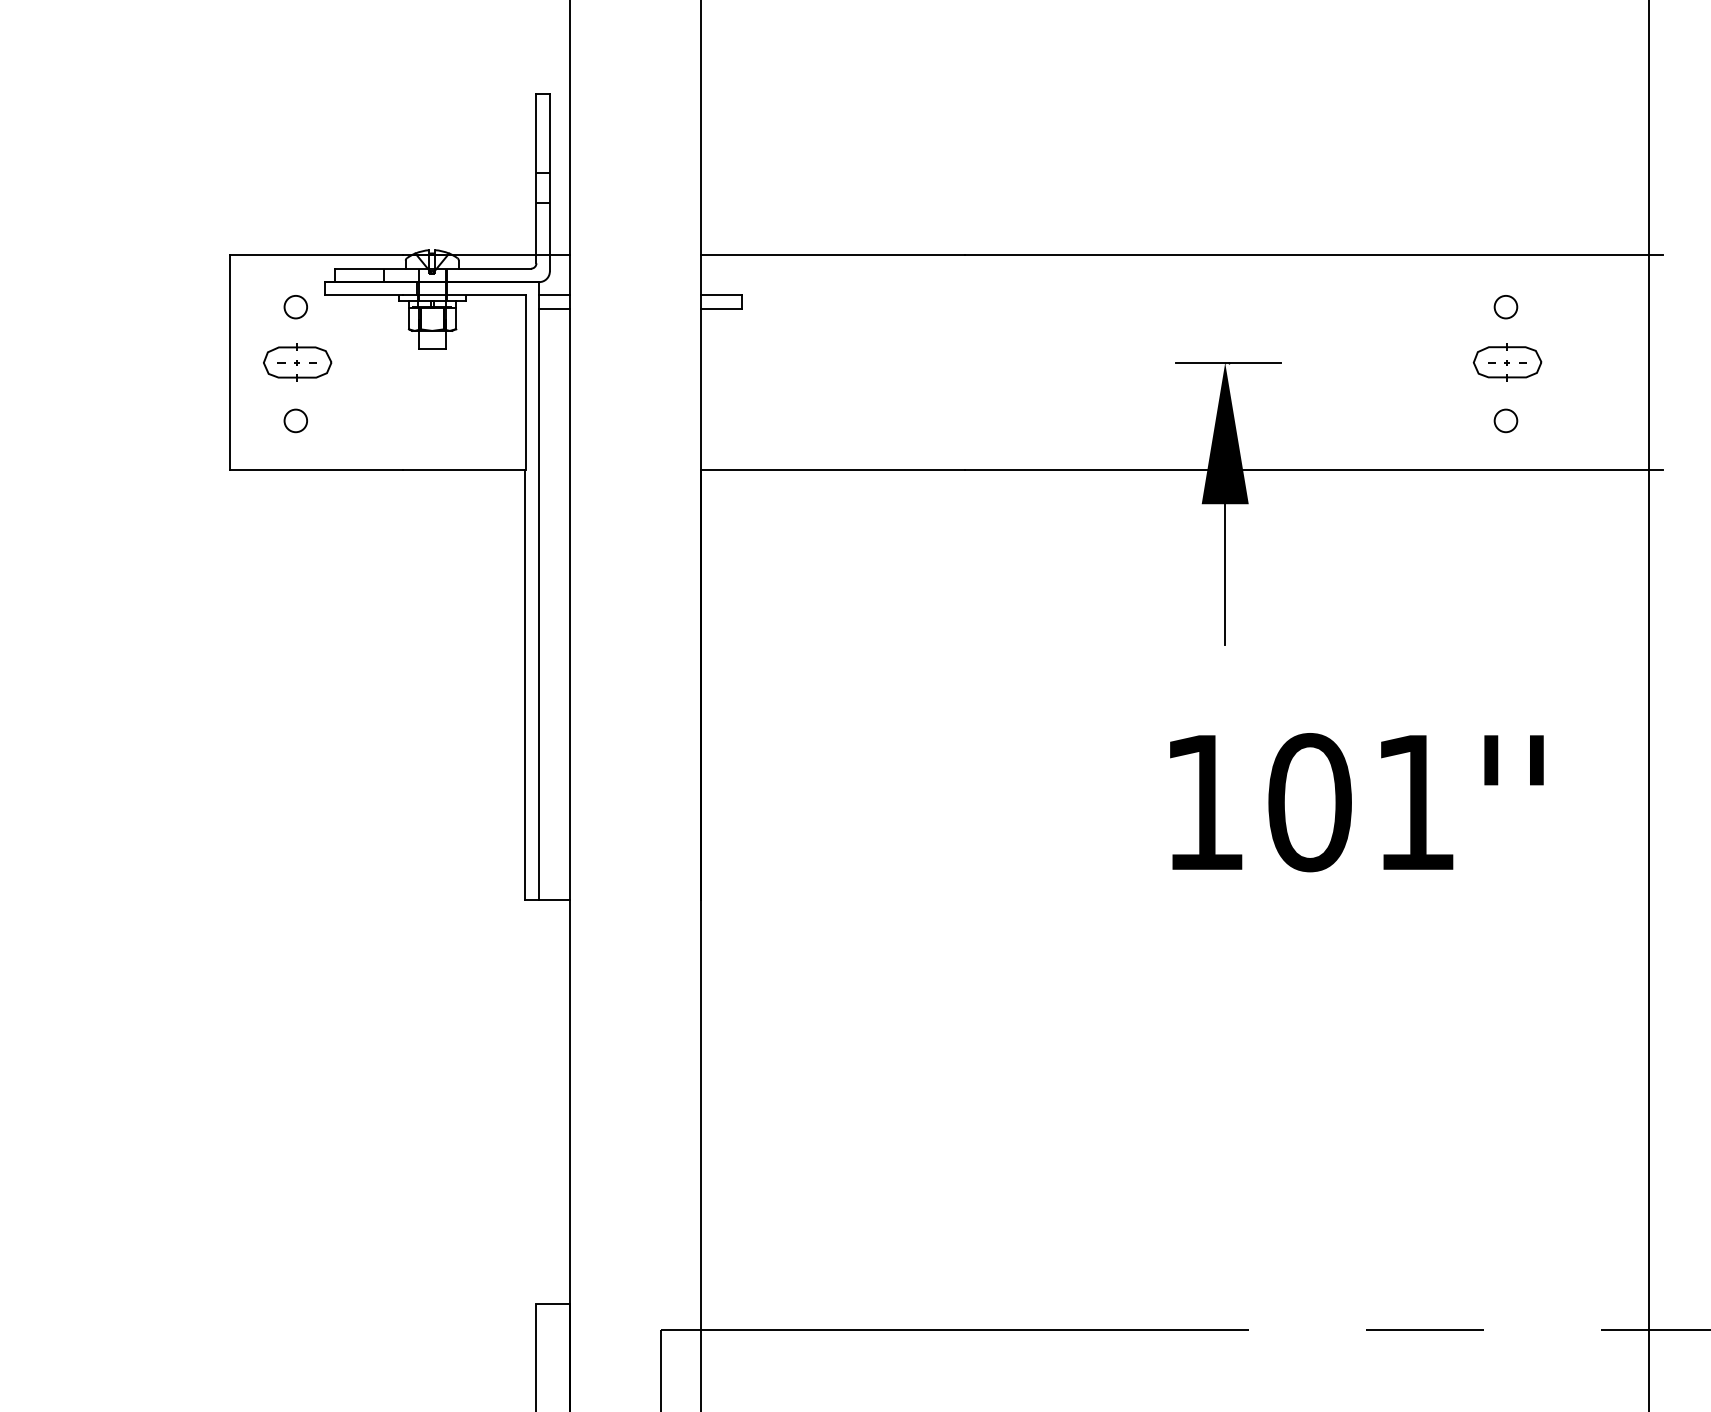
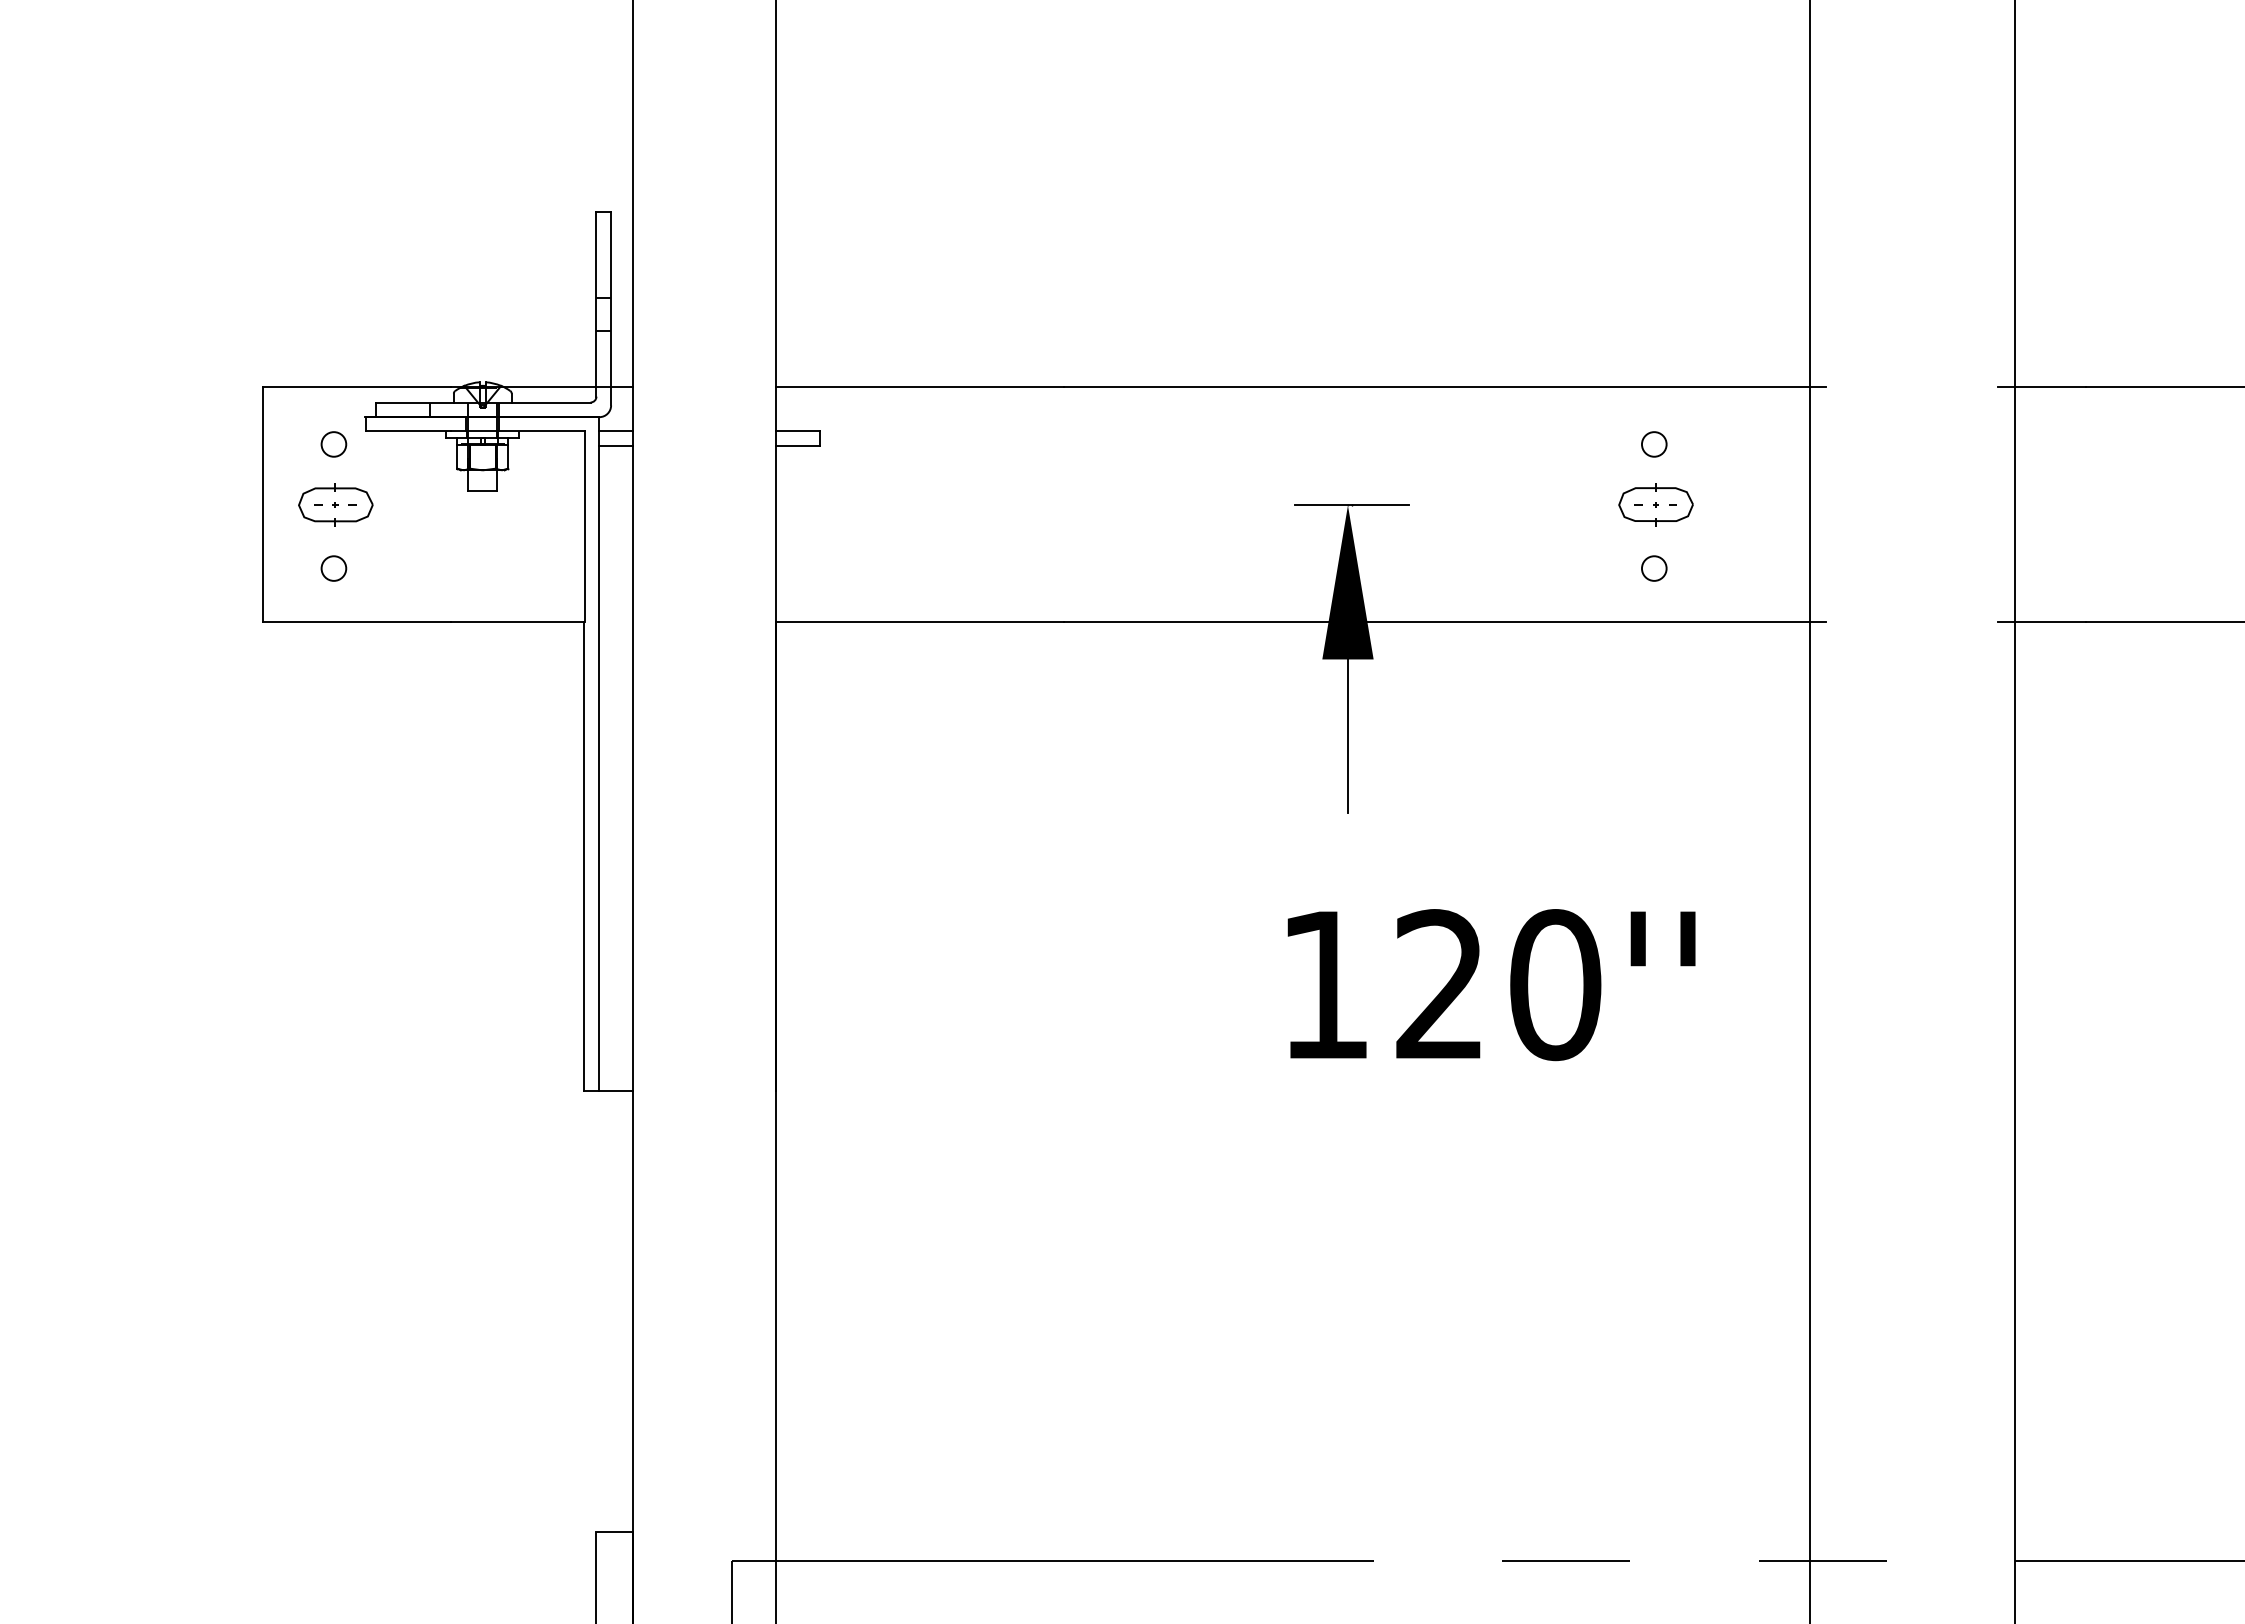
text: (1363, 803) -> (1498, 985), 101'' -> 120''

